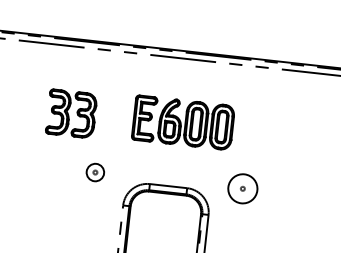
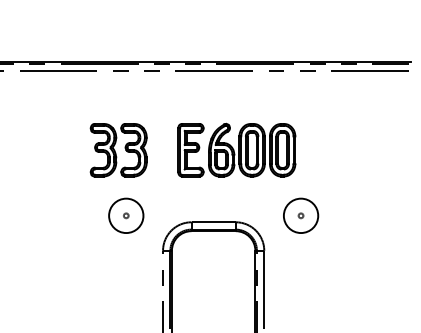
part: (71, 114) -> (118, 150), moved
part: (183, 122) -> (236, 149), moved
circle: (95, 172) -> (126, 215), size x1.67

